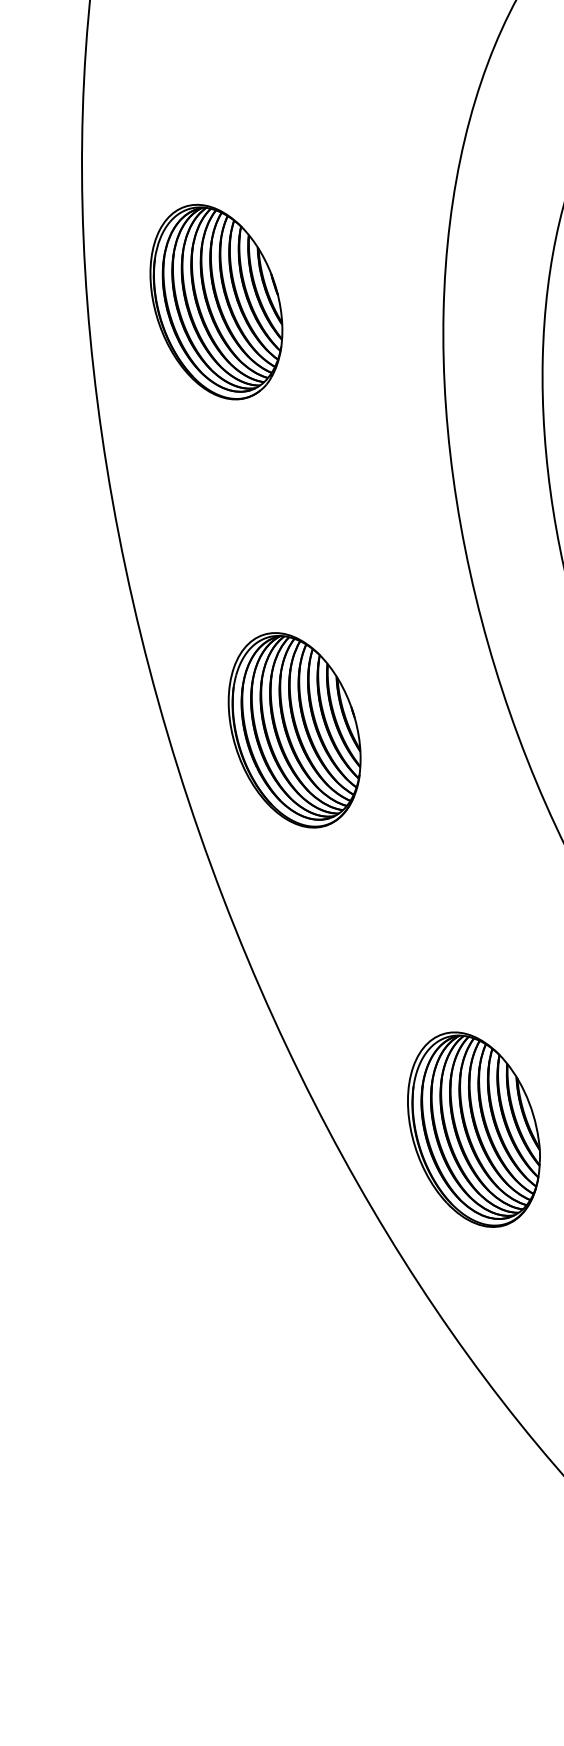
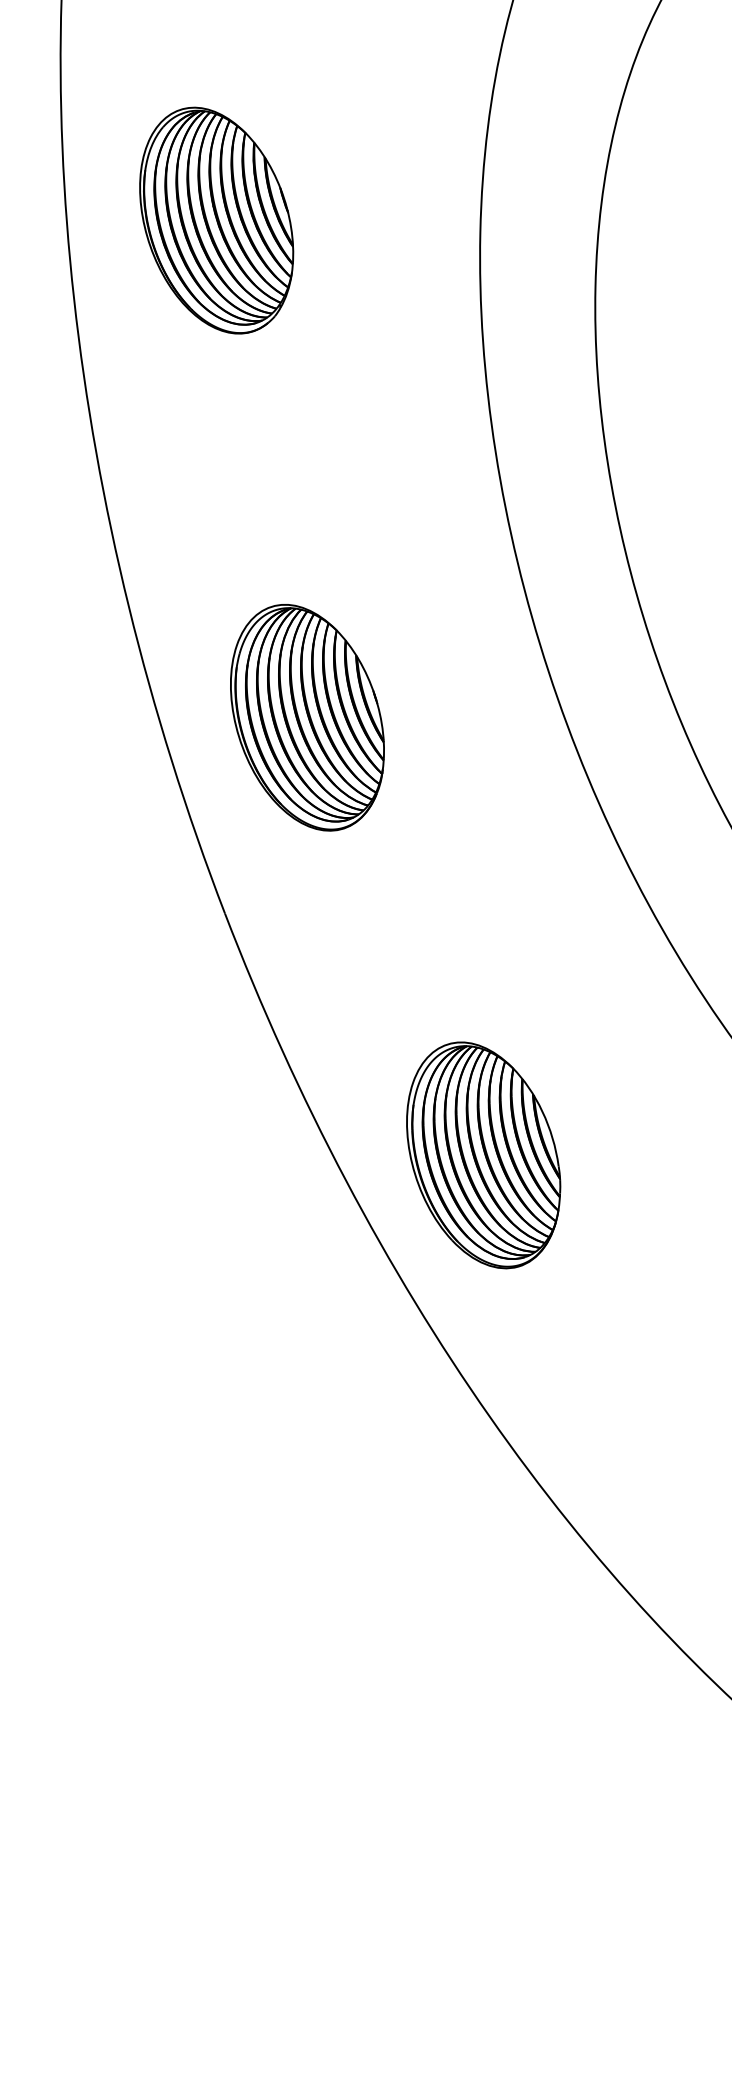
part: (473, 1129) -> (483, 1155), moved

